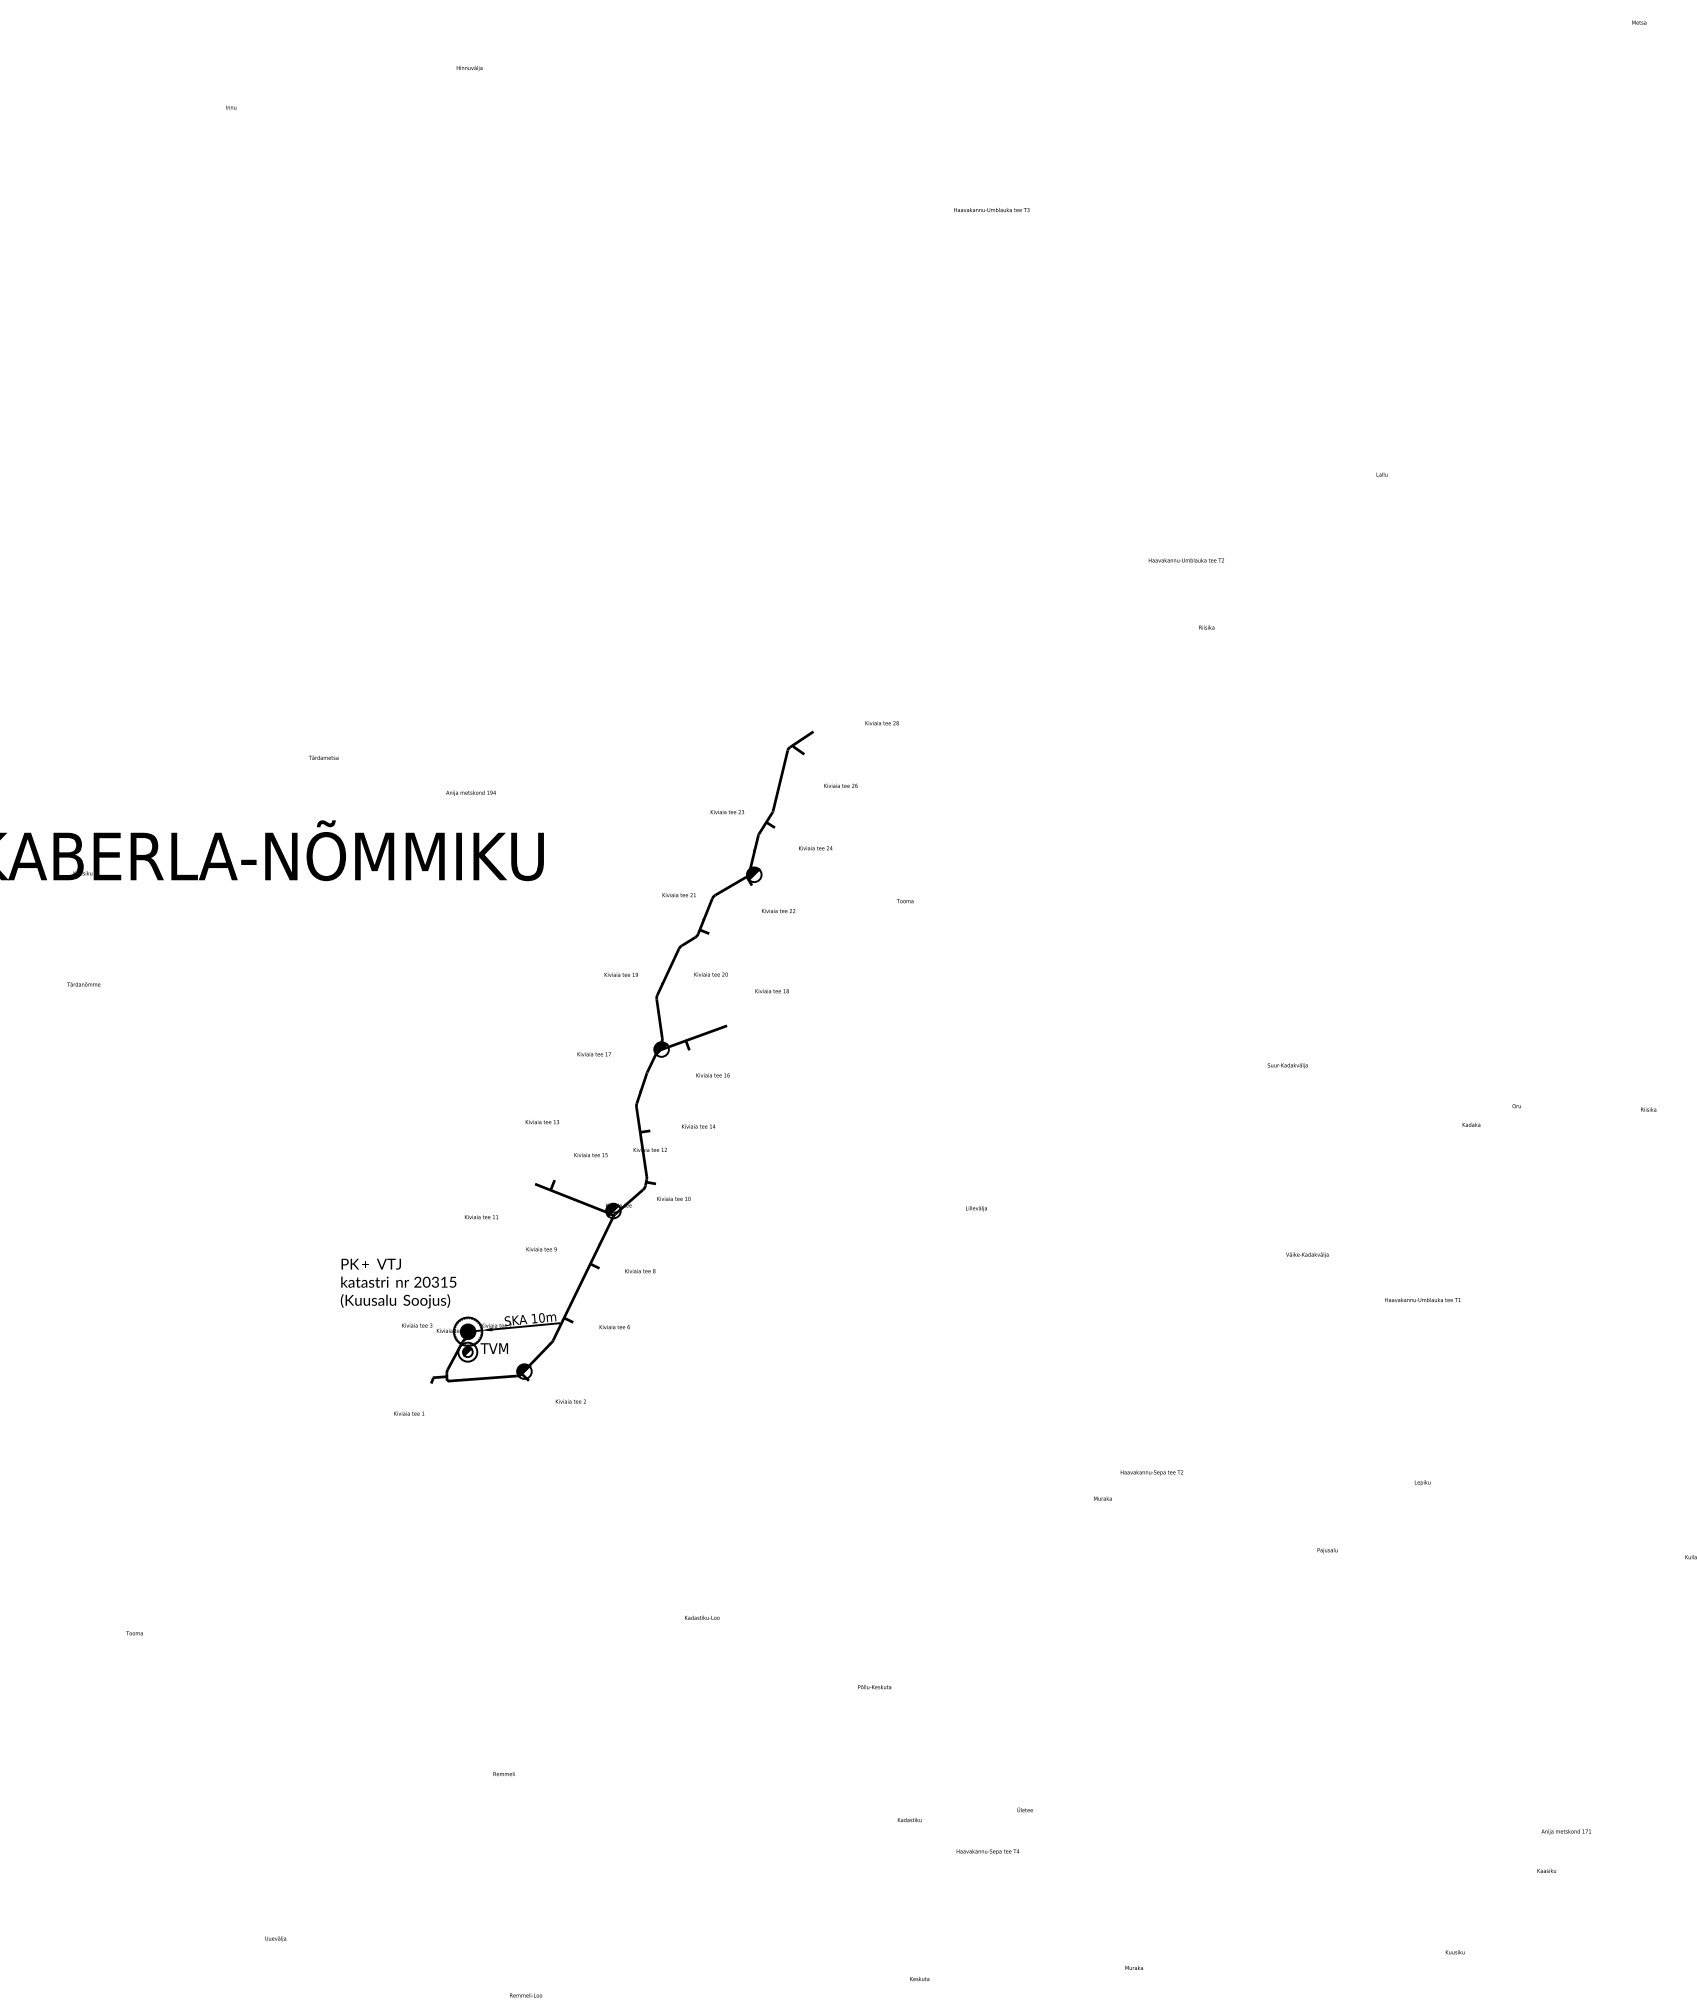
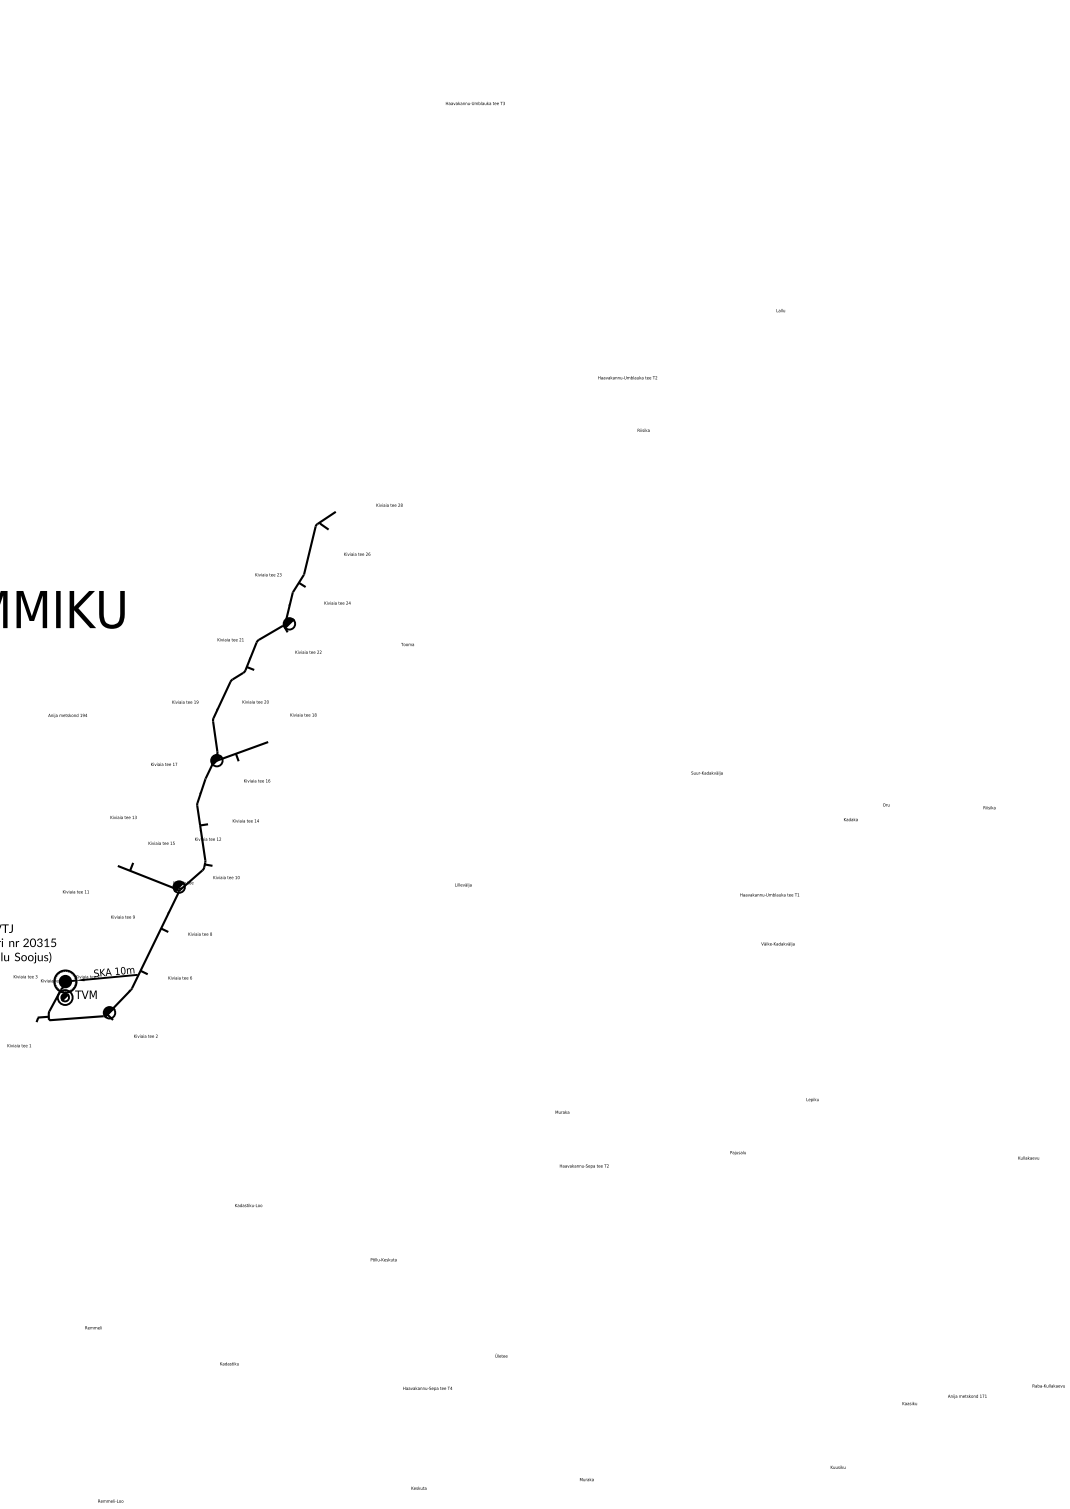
text: (470, 792) -> (67, 715), moved
text: (1307, 1254) -> (778, 943), moved
text: (1422, 1300) -> (769, 895), moved
text: (1151, 1472) -> (583, 1166), moved
text: (909, 1820) -> (229, 1364), moved
text: (1565, 1831) -> (966, 1396), moved
text: (987, 1851) -> (427, 1388), moved

